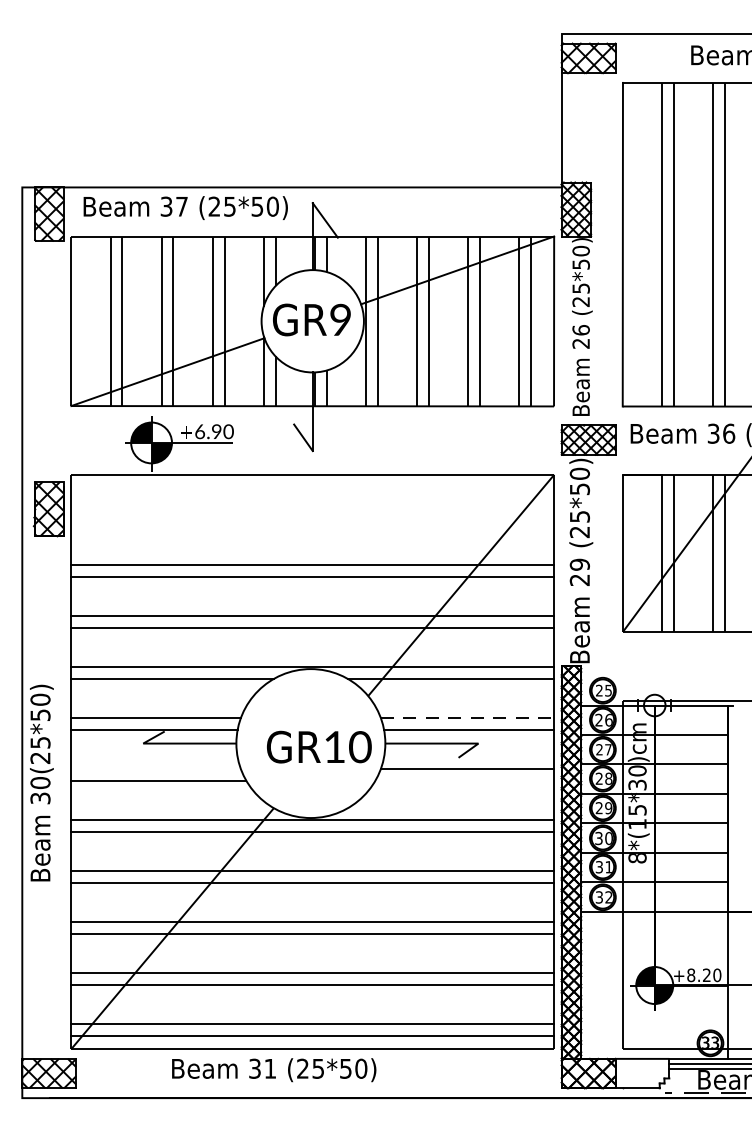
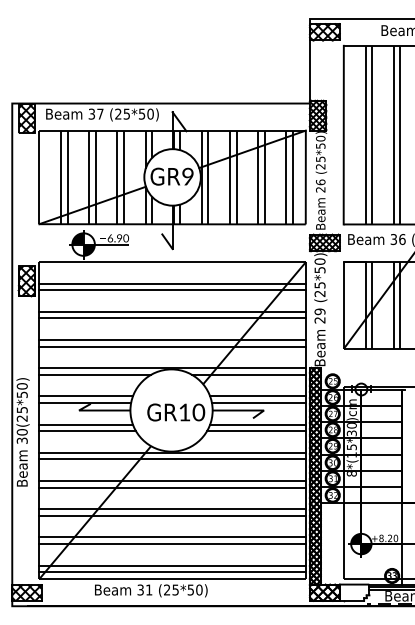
line: (312, 513) -> (172, 283), added
line: (312, 526) -> (172, 290), added
line: (468, 718) -> (258, 396), dashed -> solid
line: (154, 768) -> (85, 424), added
line: (464, 781) -> (256, 431), added

